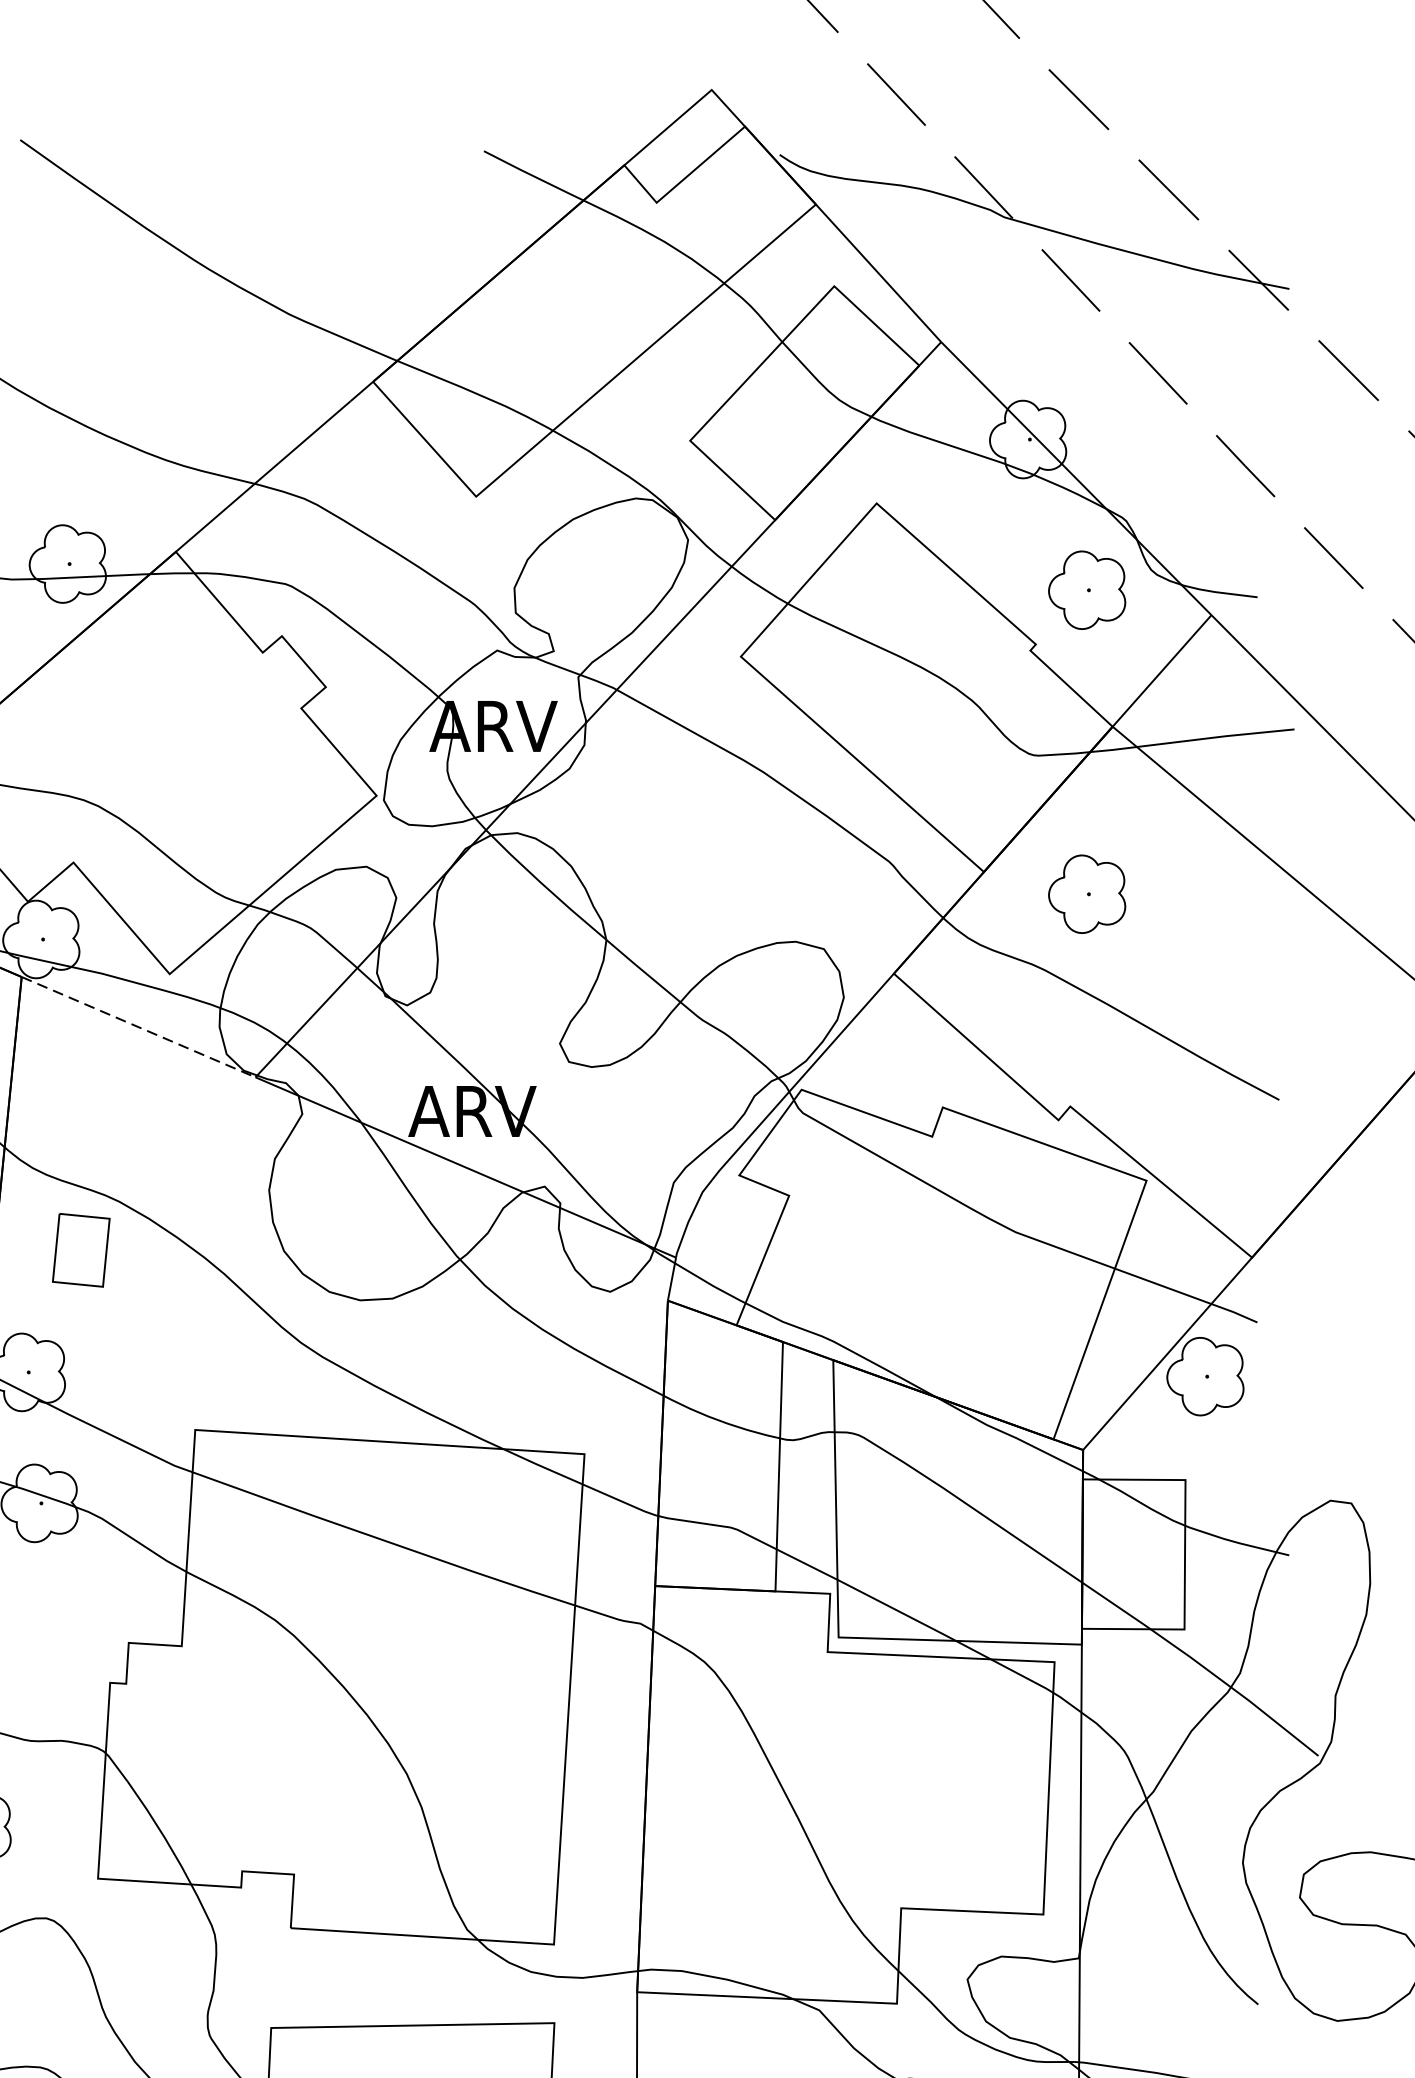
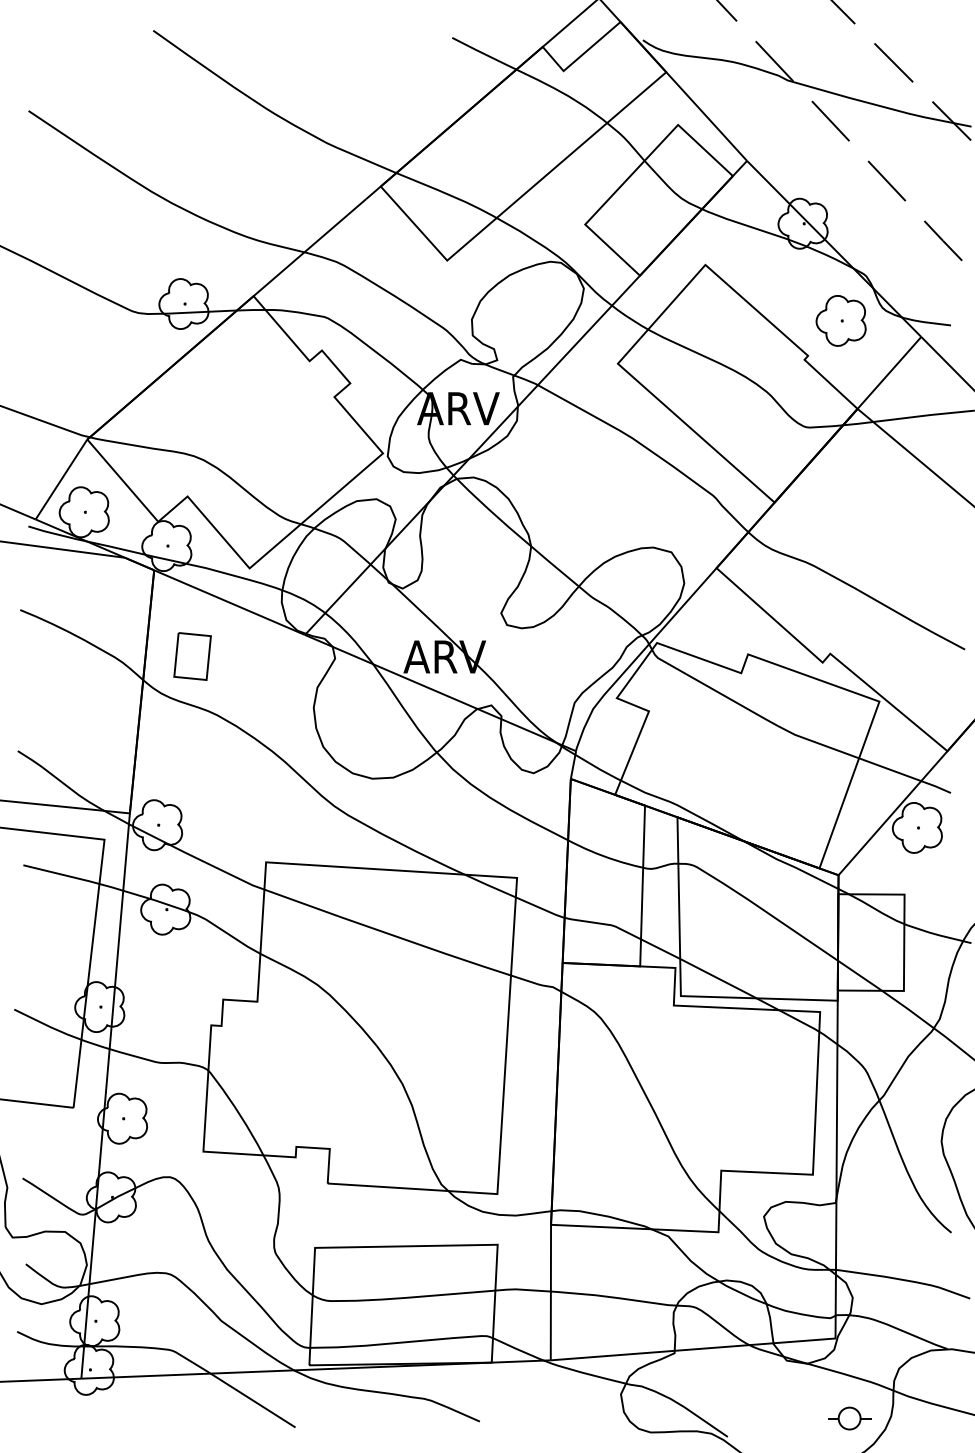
part: (1086, 893) -> (840, 516), removed
line: (140, 1026) -> (230, 602), dashed -> solid
part: (81, 1250) -> (192, 656), moved

